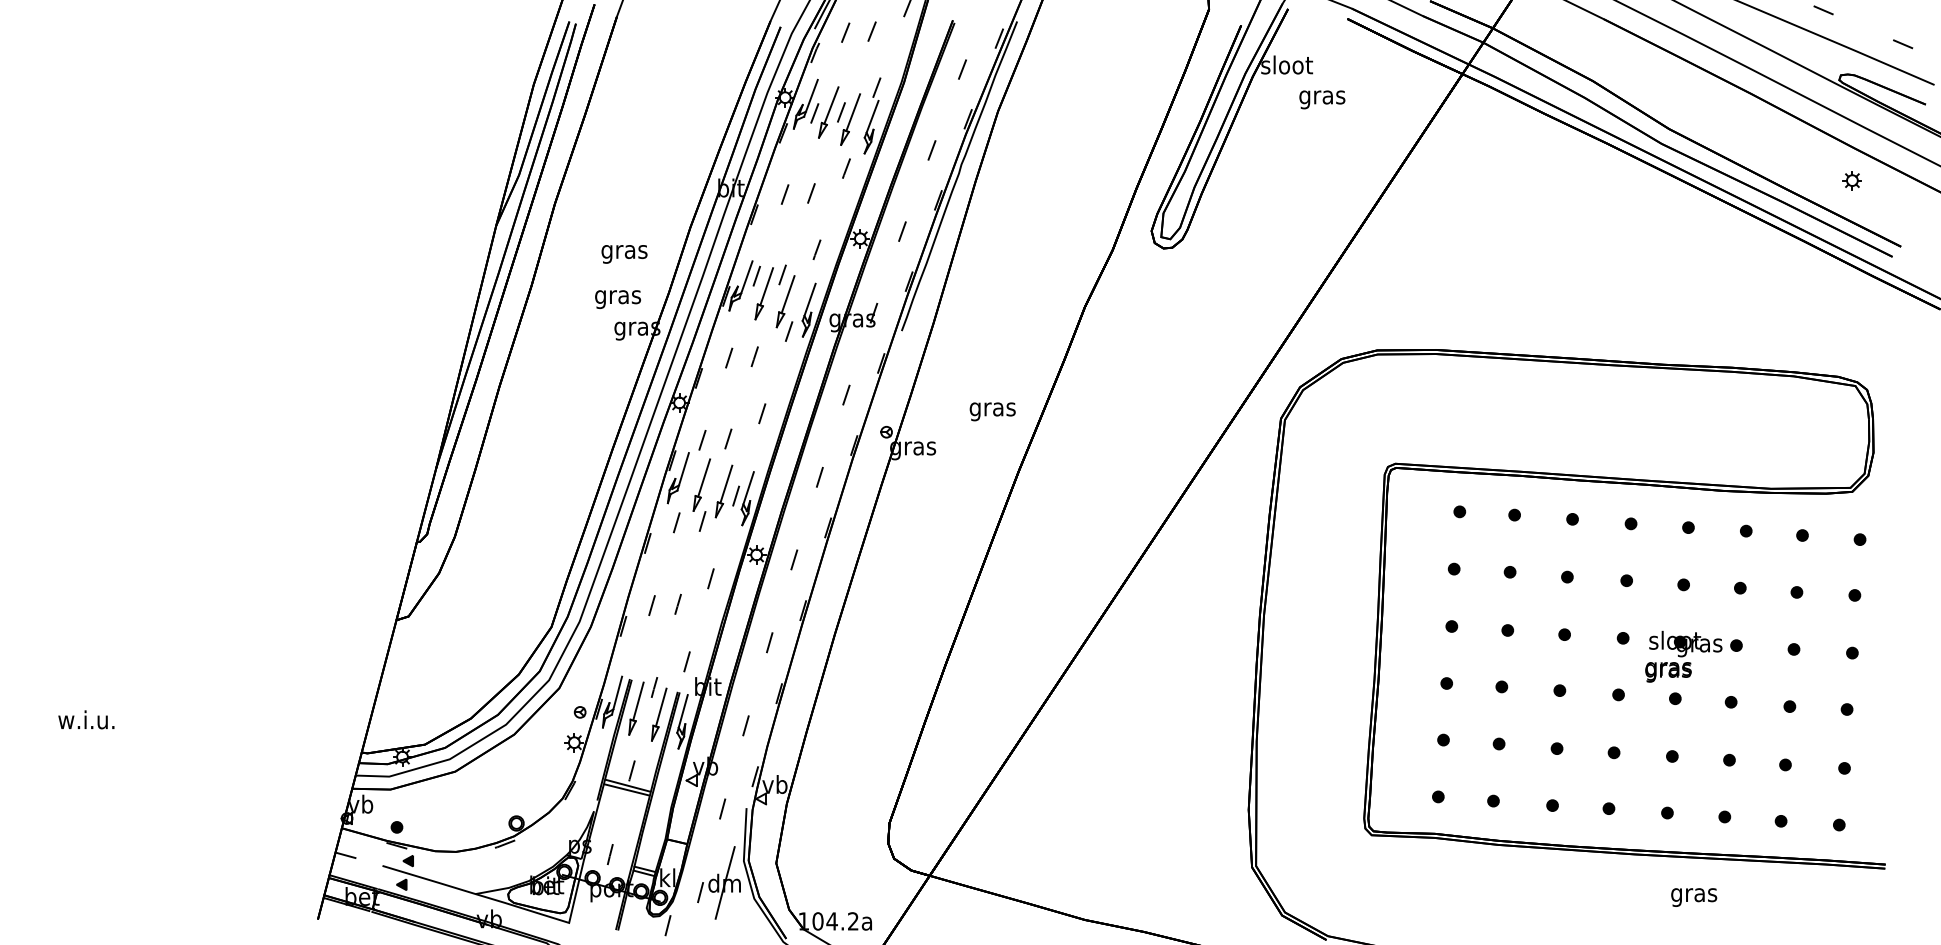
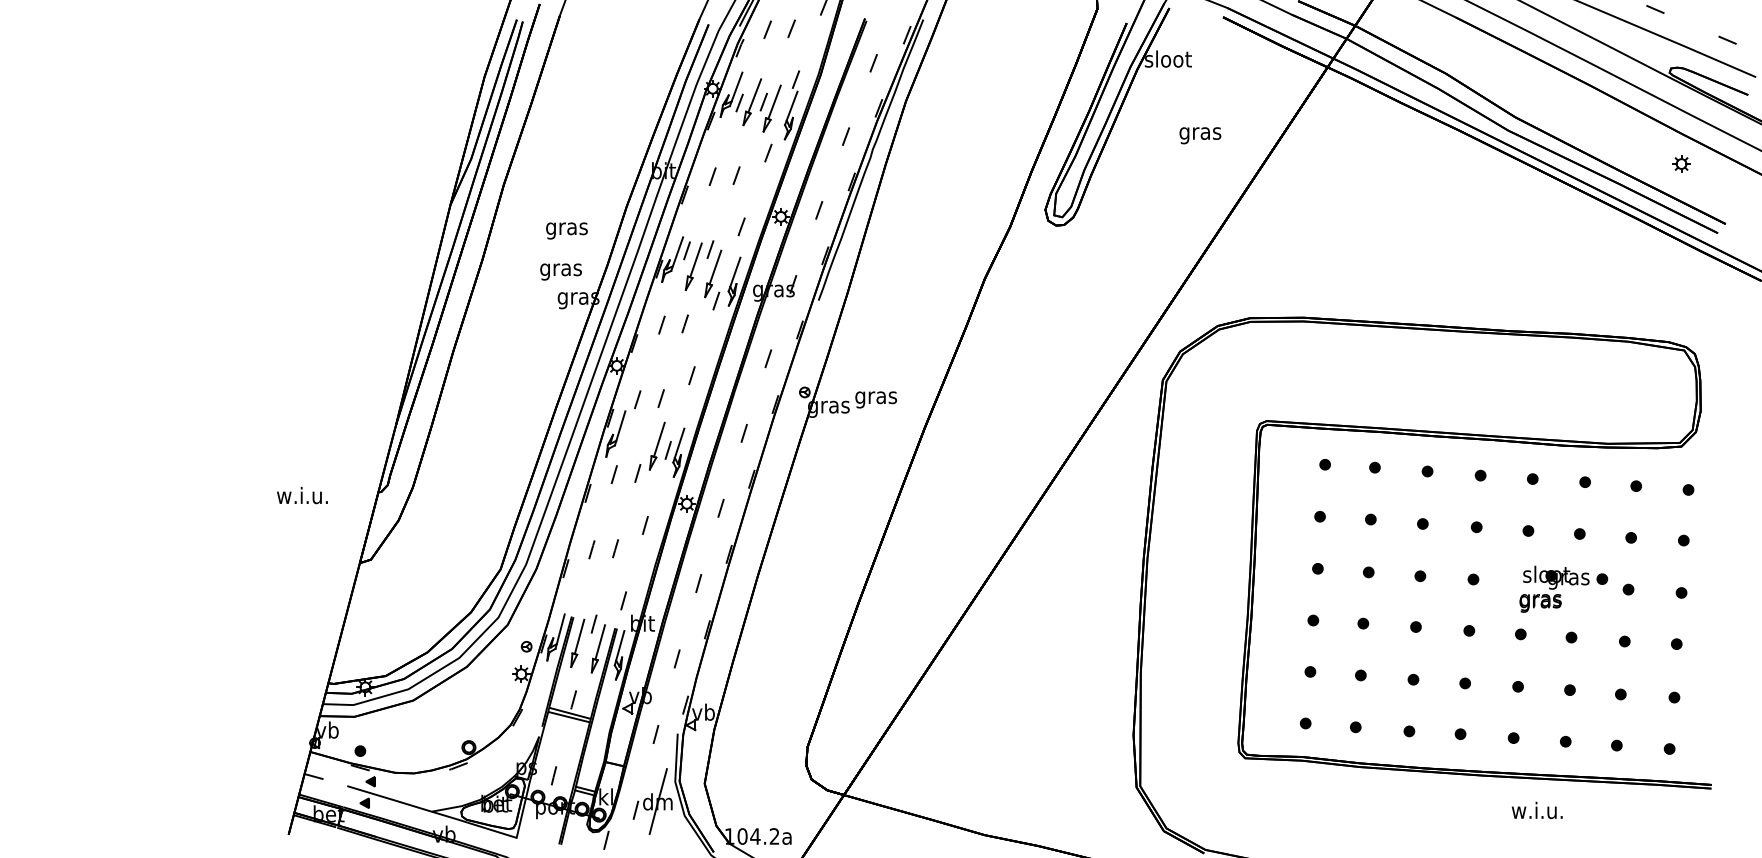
text: (1322, 99) -> (1200, 135), moved
text: (991, 411) -> (875, 399), moved
part: (701, 485) -> (636, 440), removed
part: (1693, 655) -> (1563, 588), moved
text: (86, 719) -> (302, 495), moved
text: (1692, 894) -> (1536, 812), gras -> w.i.u.

